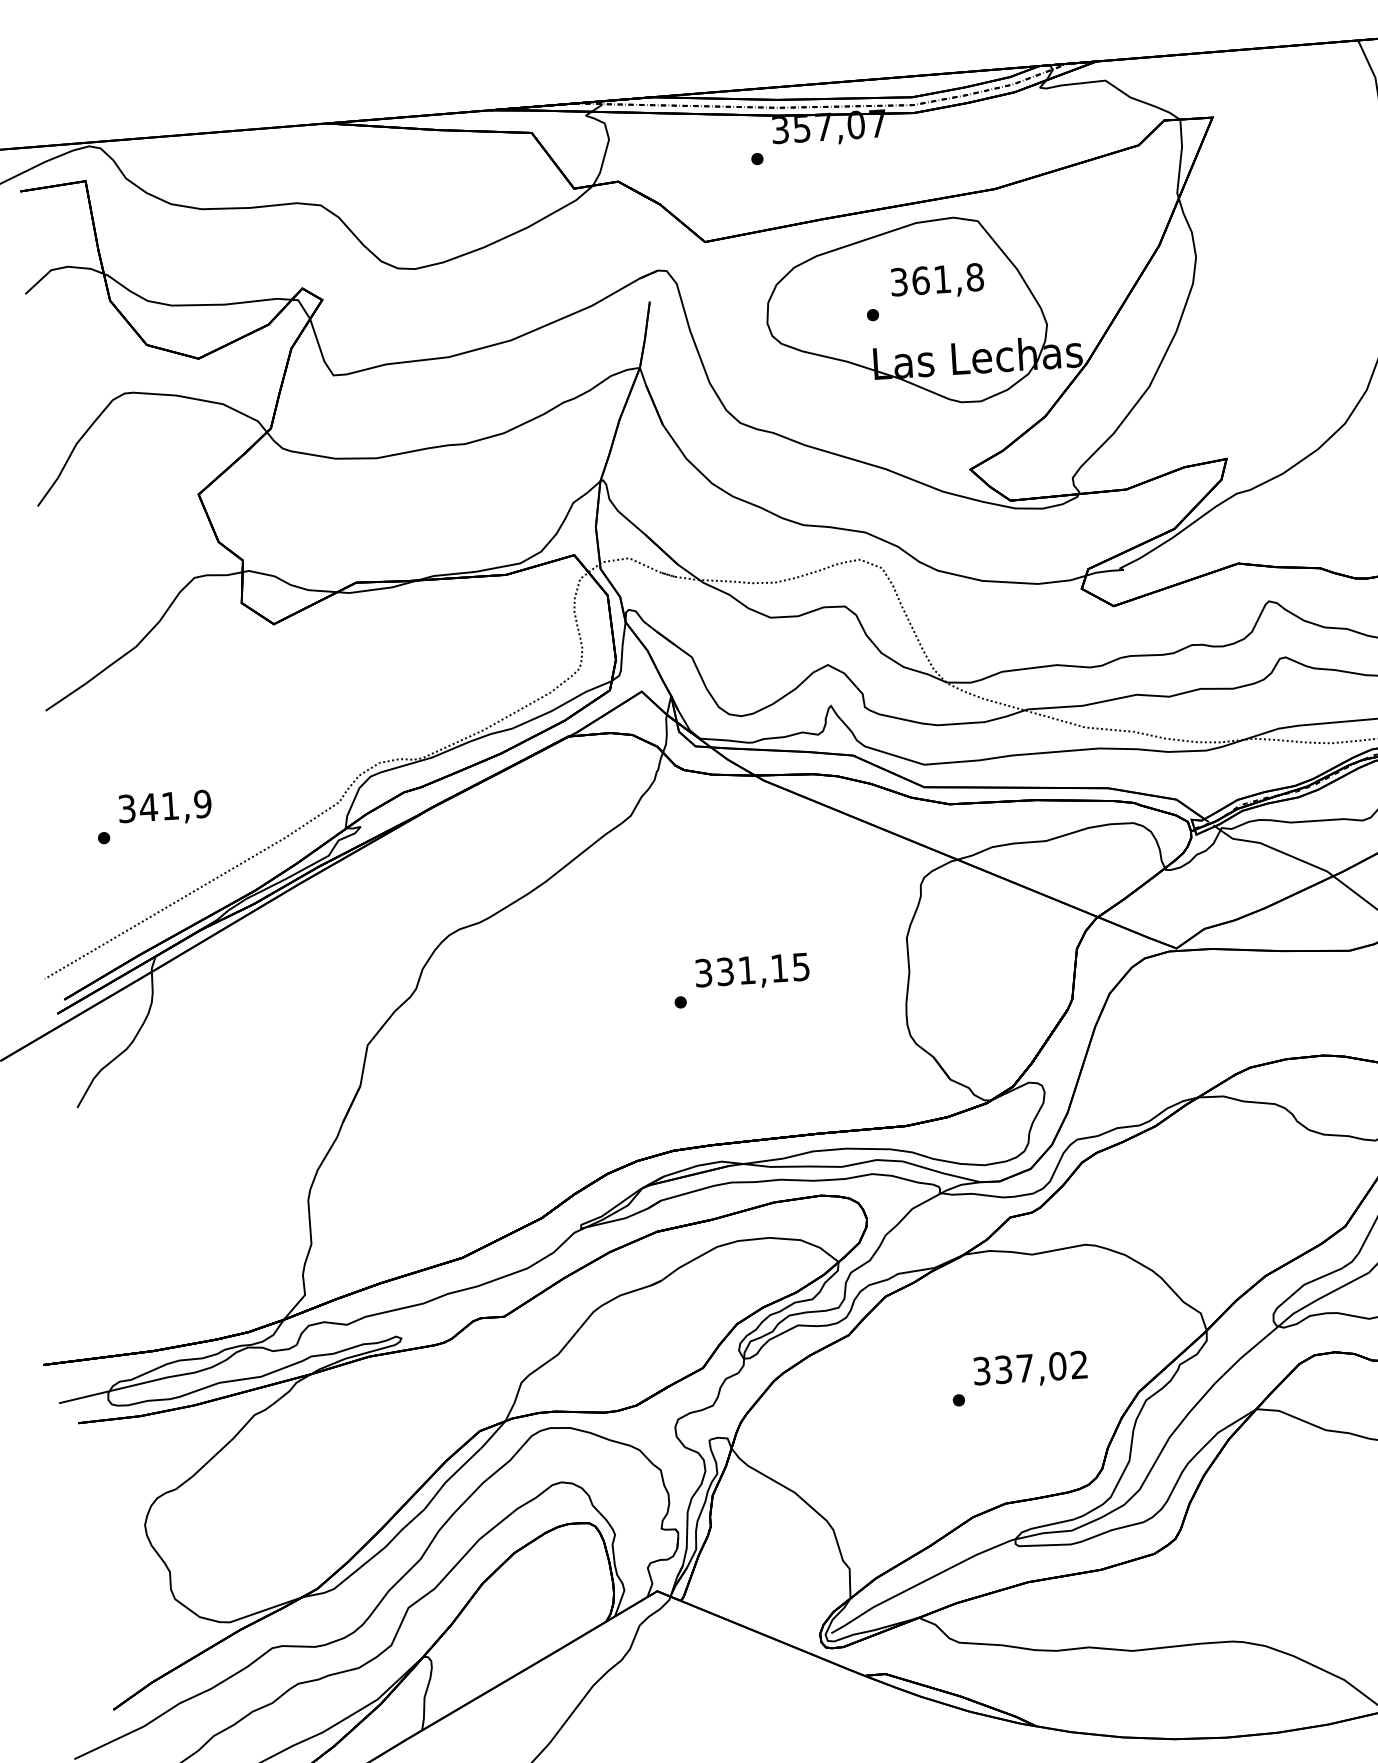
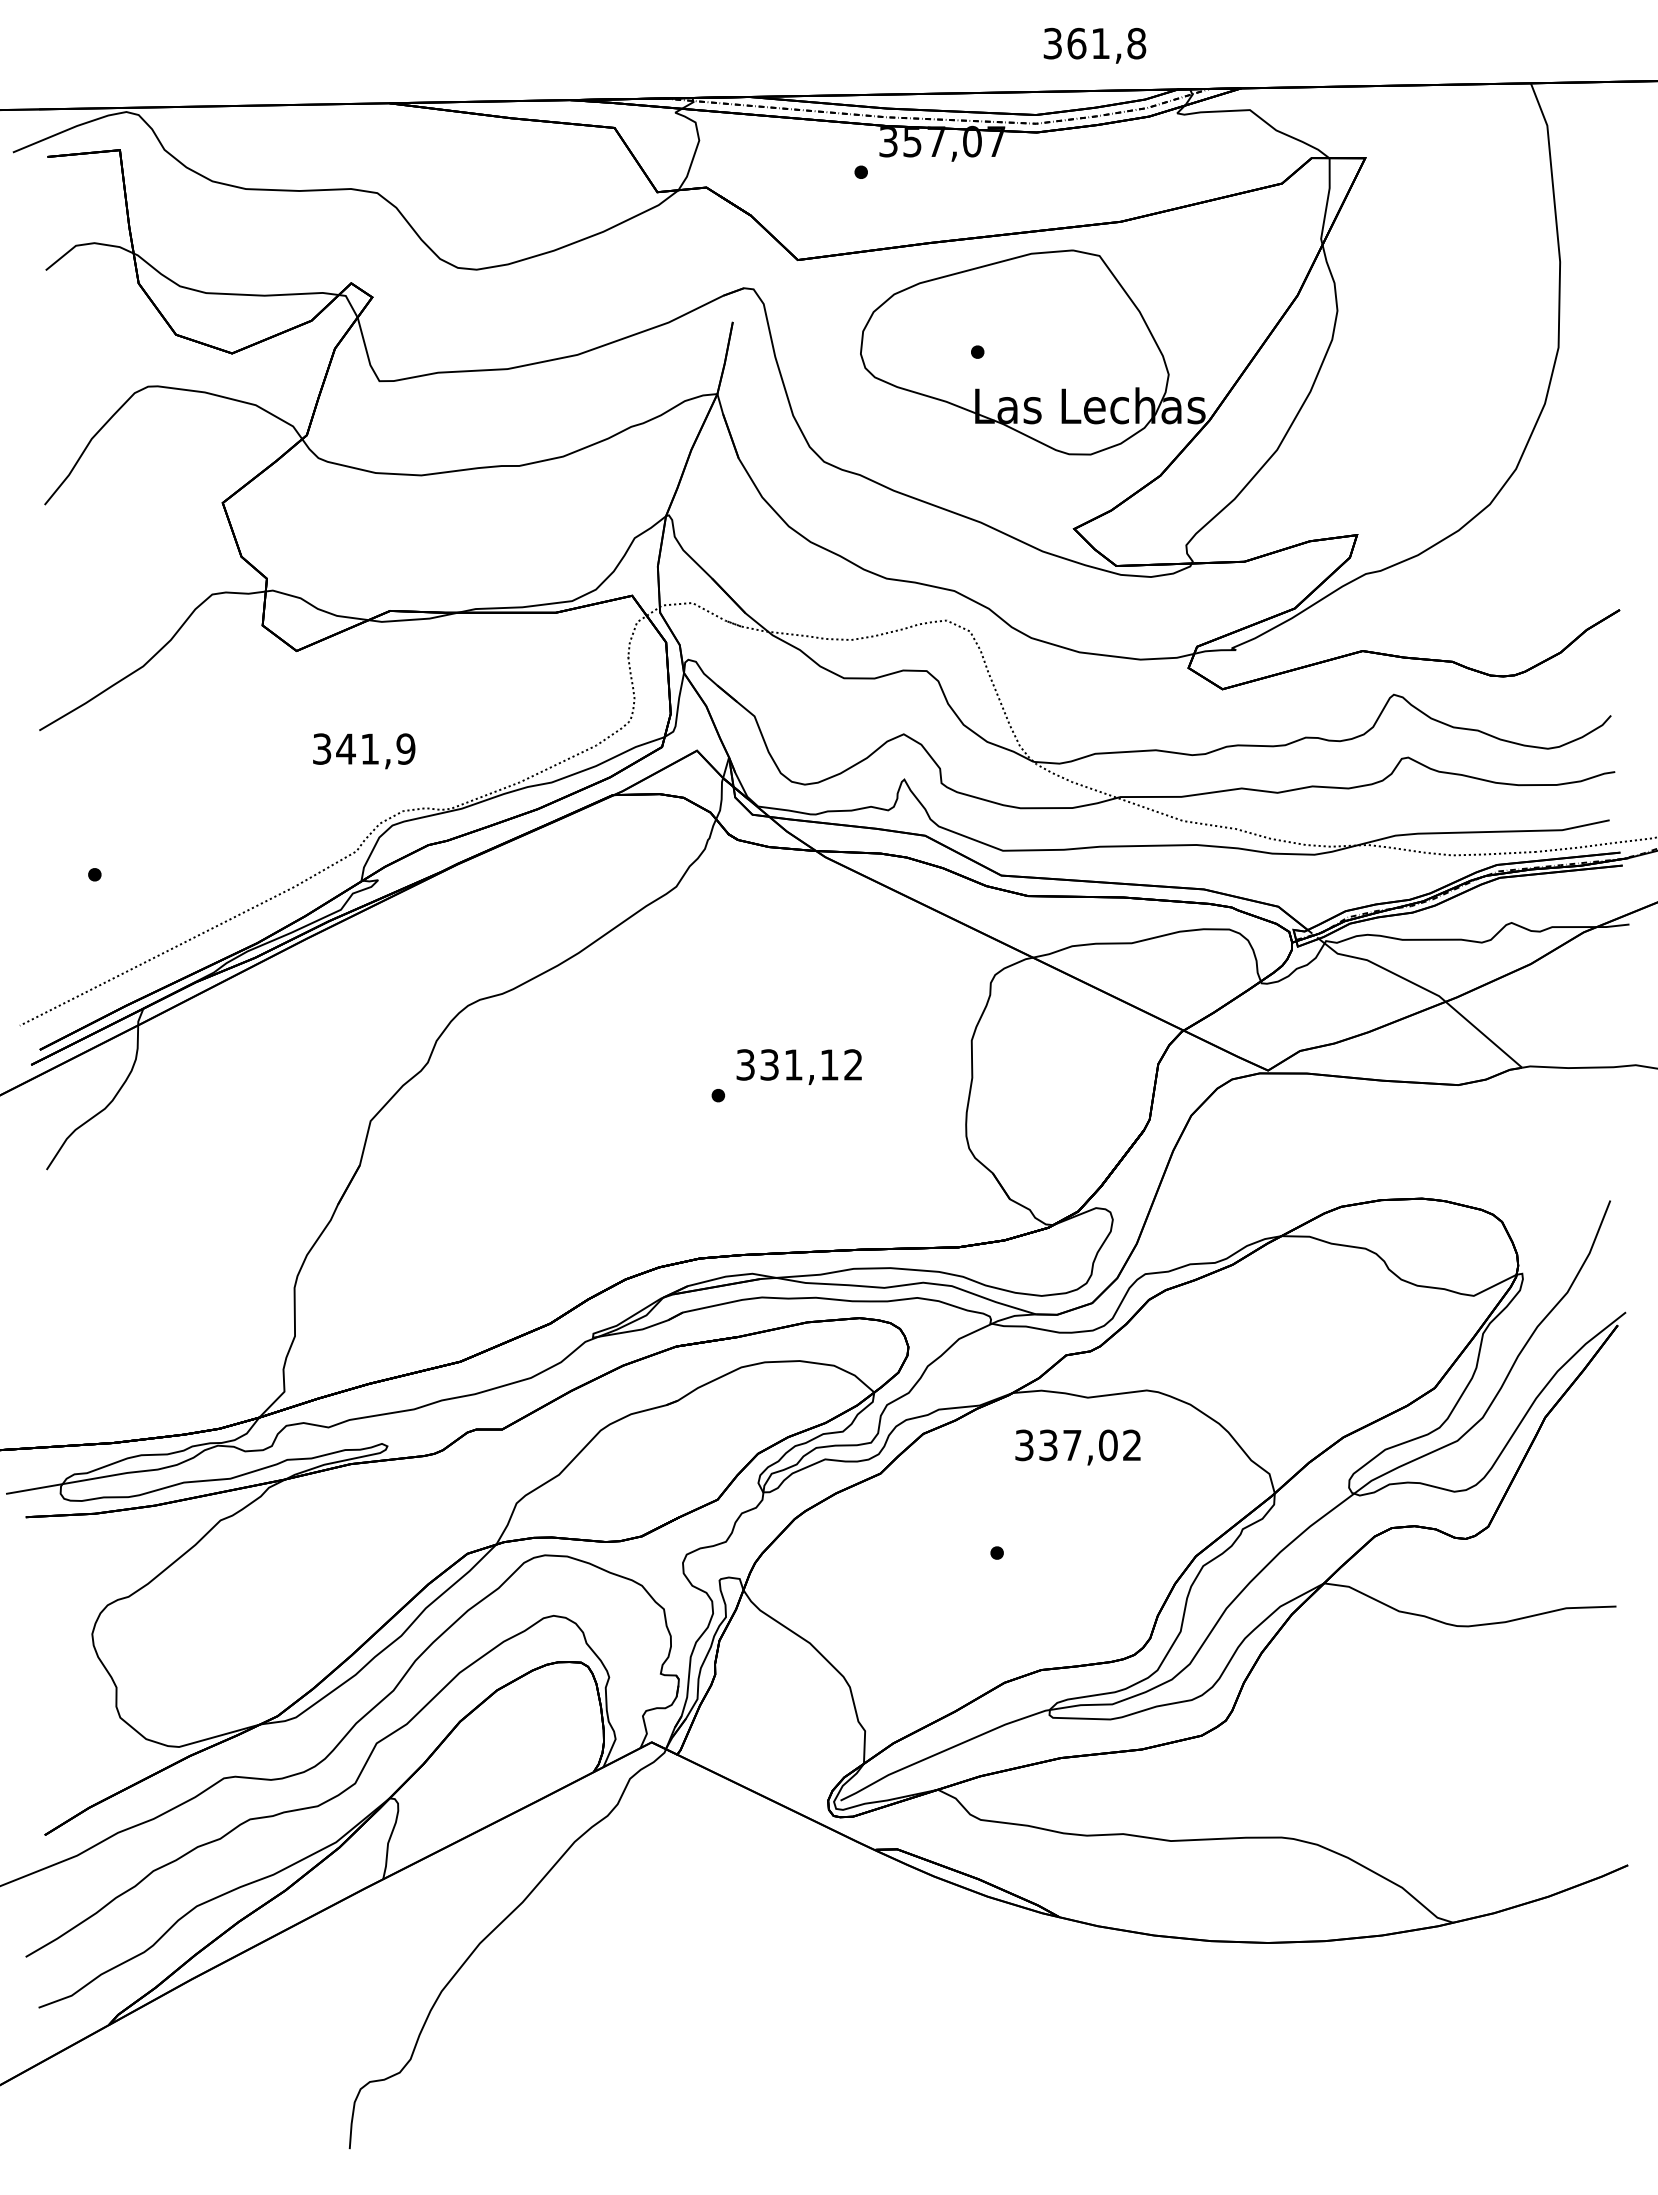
text: (937, 281) -> (1094, 45), moved
text: (165, 808) -> (364, 751), moved
text: (801, 966) -> (853, 1064), 331,15 -> 331,12
text: (1030, 1369) -> (1077, 1447), moved

